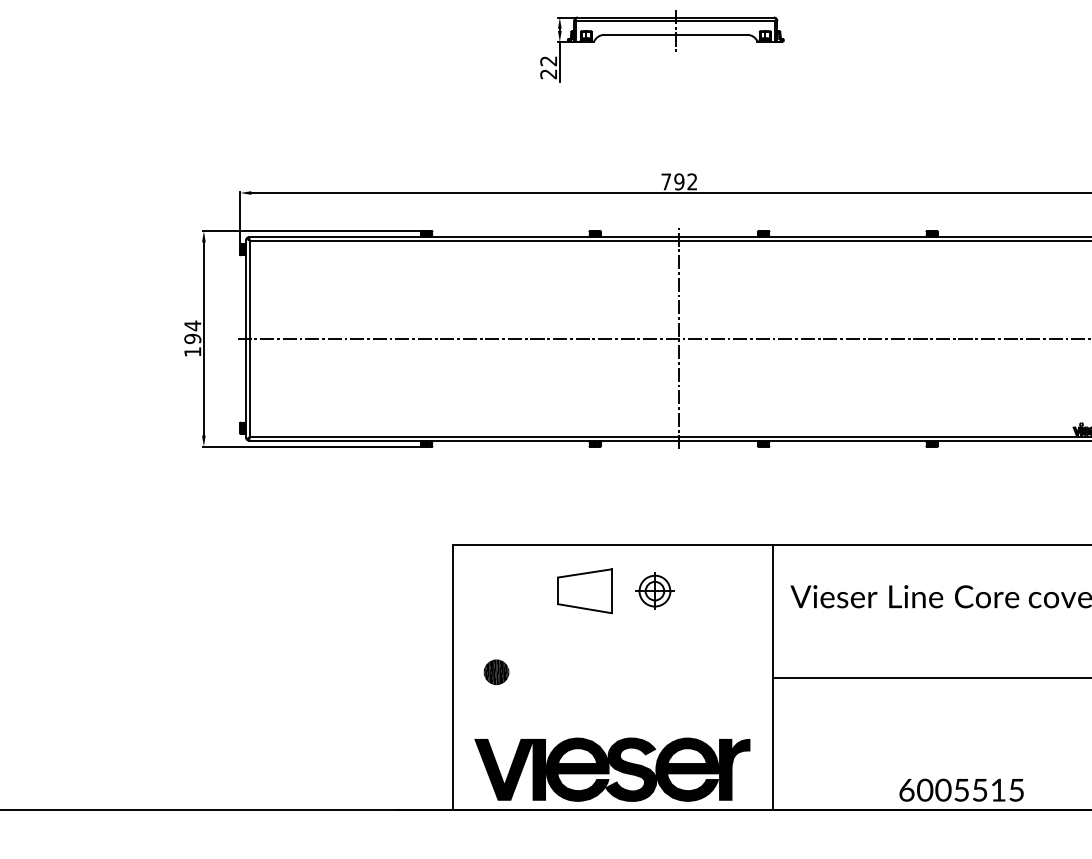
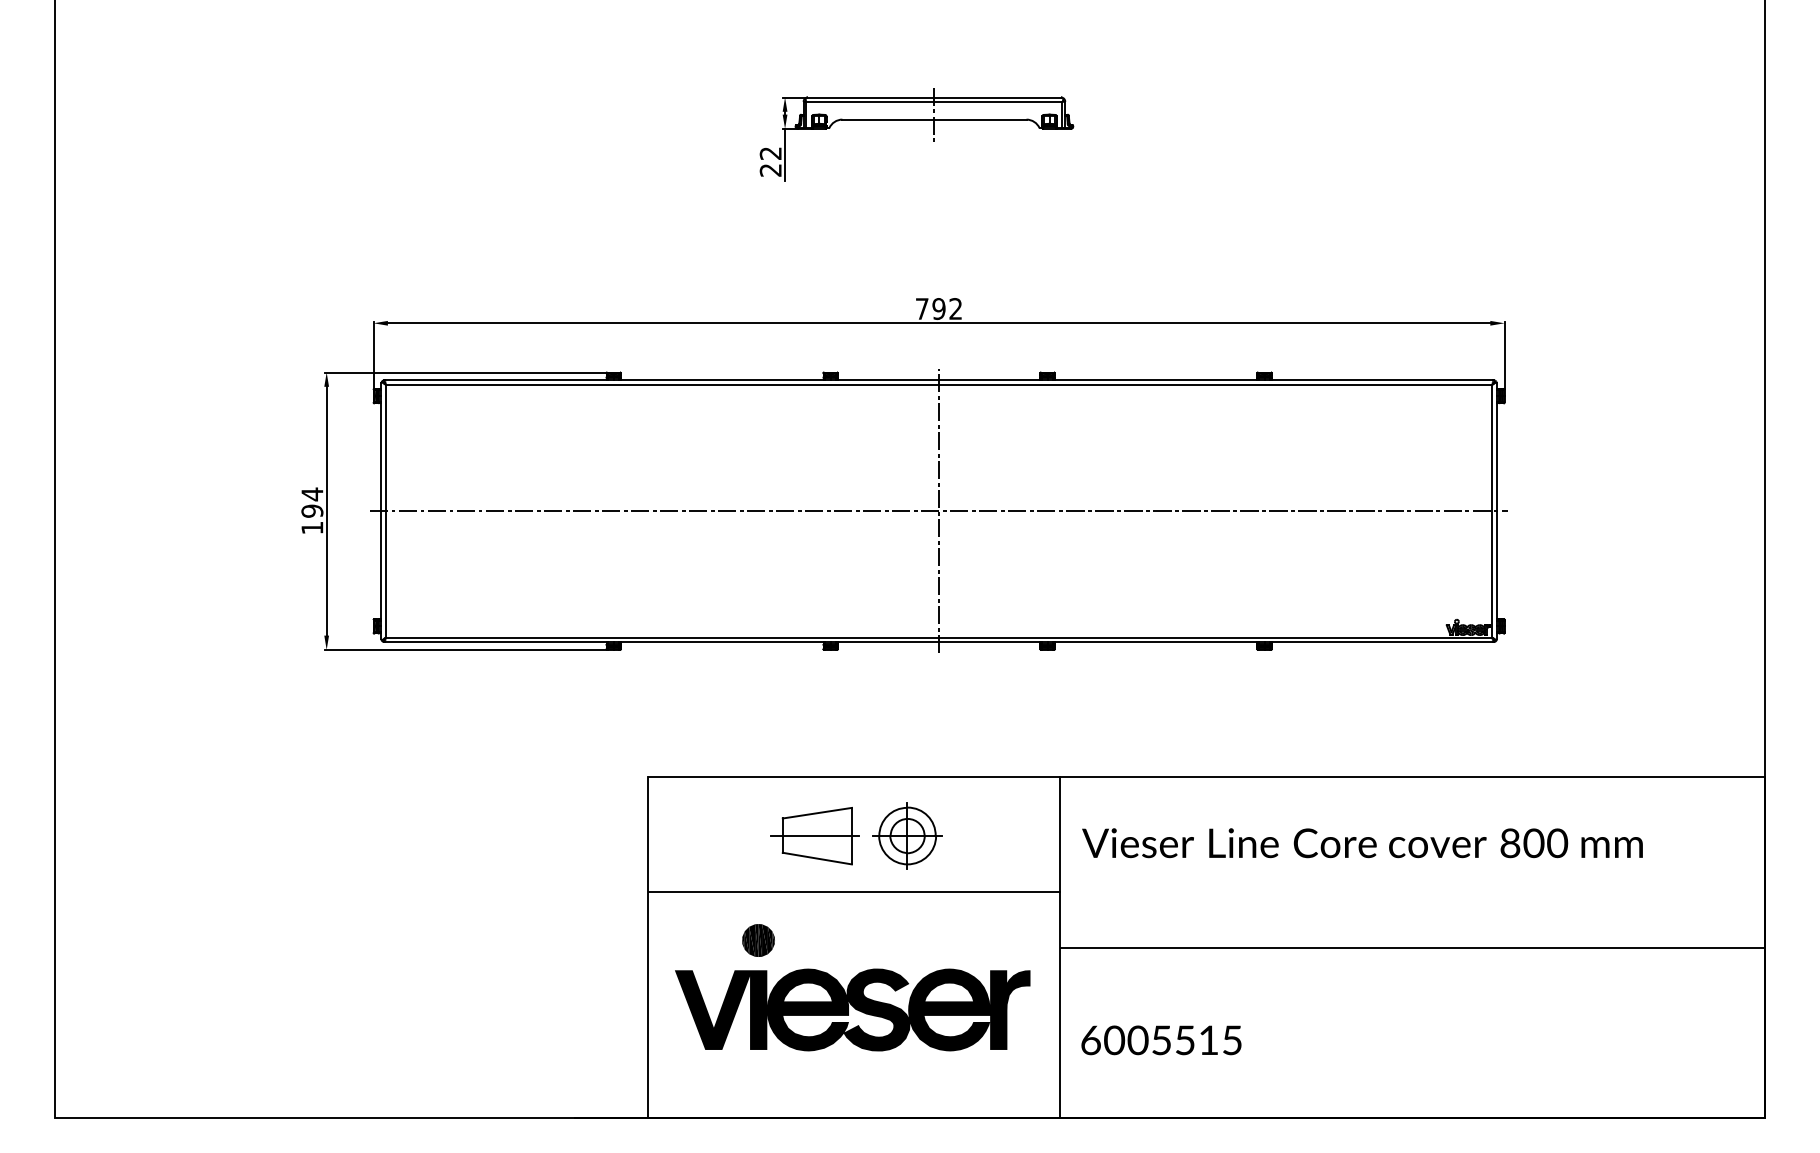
part: (654, 590) -> (907, 835), size x1.43
line: (582, 591) -> (814, 836), added
line: (612, 634) -> (853, 891), added
part: (496, 672) -> (758, 940), moved
part: (612, 769) -> (852, 1009), moved
text: (961, 790) -> (1161, 1040), moved

